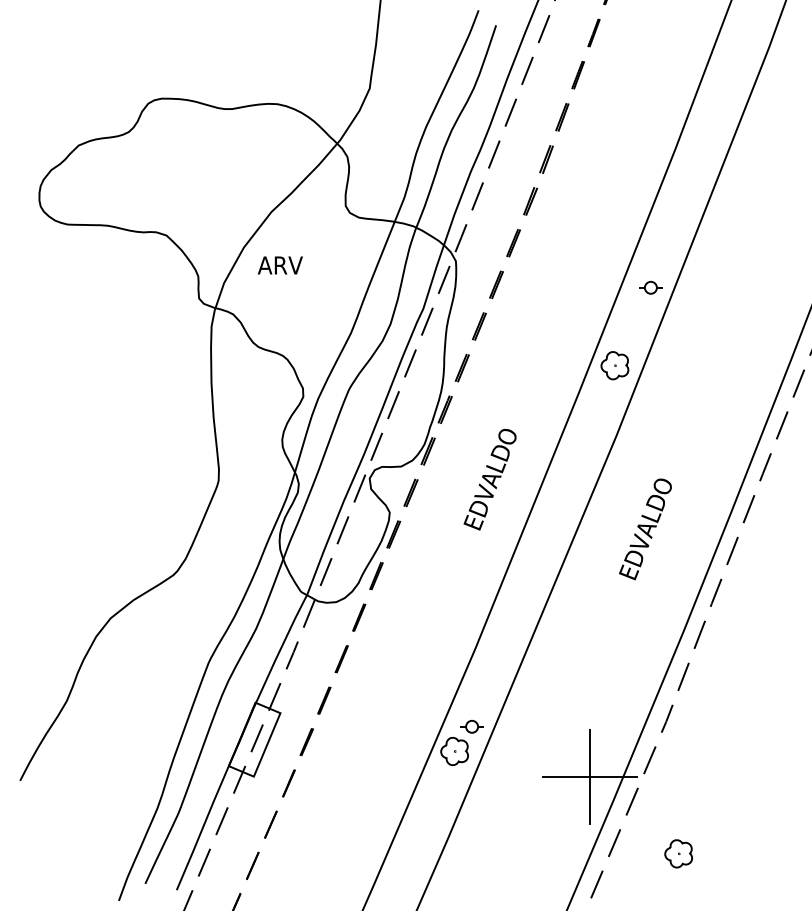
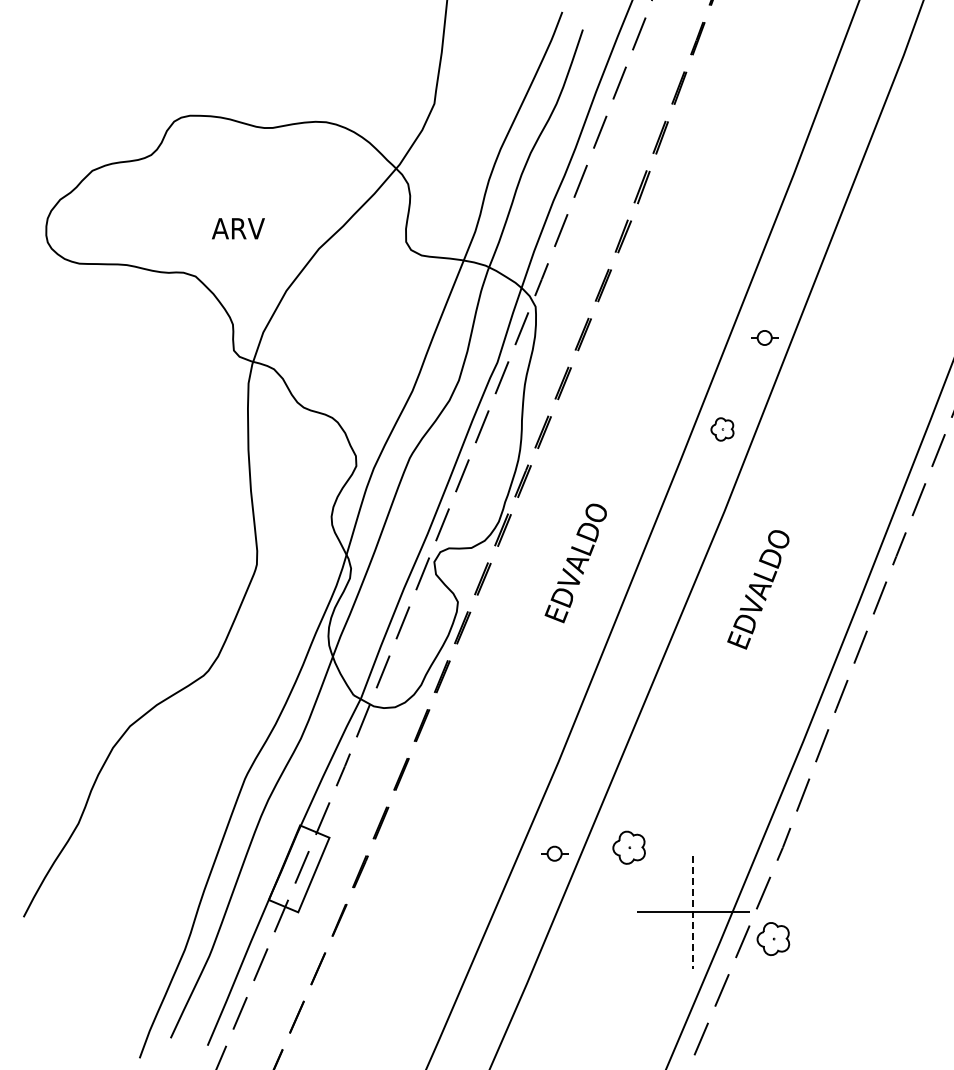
text: (280, 265) -> (238, 228), moved
part: (614, 365) -> (722, 429), size x0.7
text: (645, 529) -> (758, 589), moved
part: (454, 751) -> (628, 847), moved
line: (590, 776) -> (693, 912), solid -> dashed
part: (678, 853) -> (773, 938), moved

